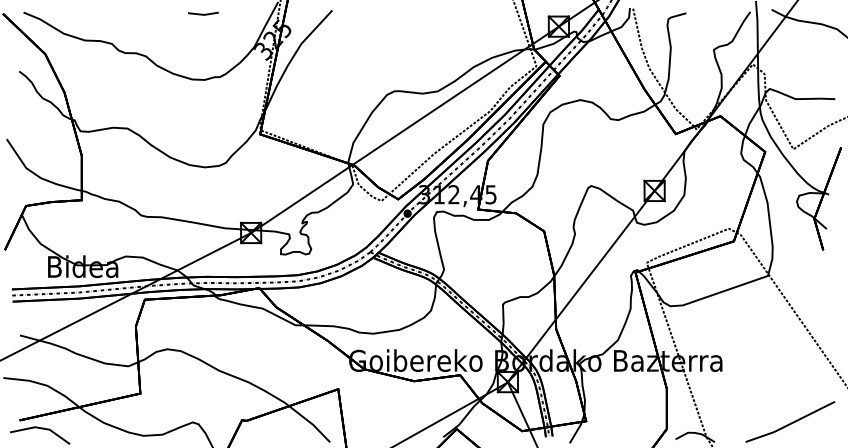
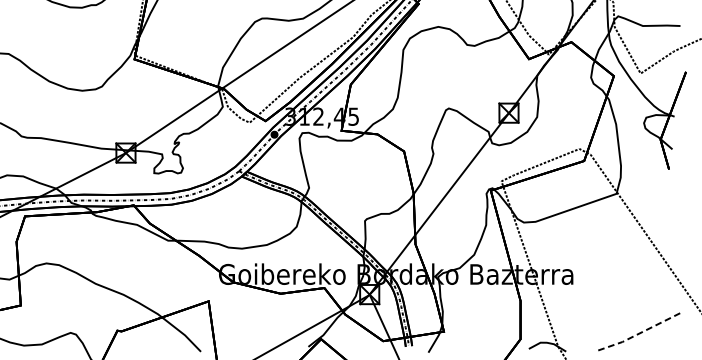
line: (790, 424) -> (637, 334), solid -> dashed

